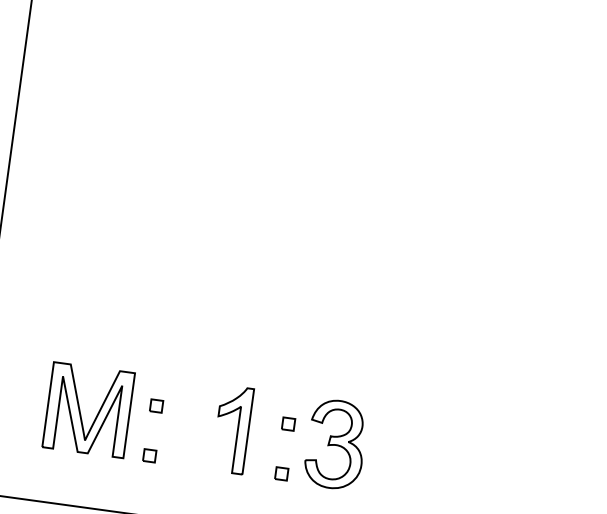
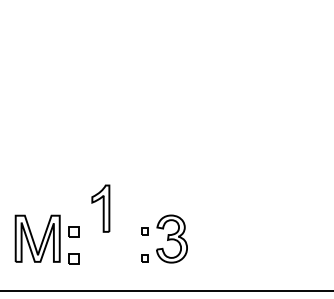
part: (156, 405) -> (73, 231), size x1.6
part: (232, 429) -> (100, 208), moved
part: (149, 455) -> (73, 258), size x1.6

